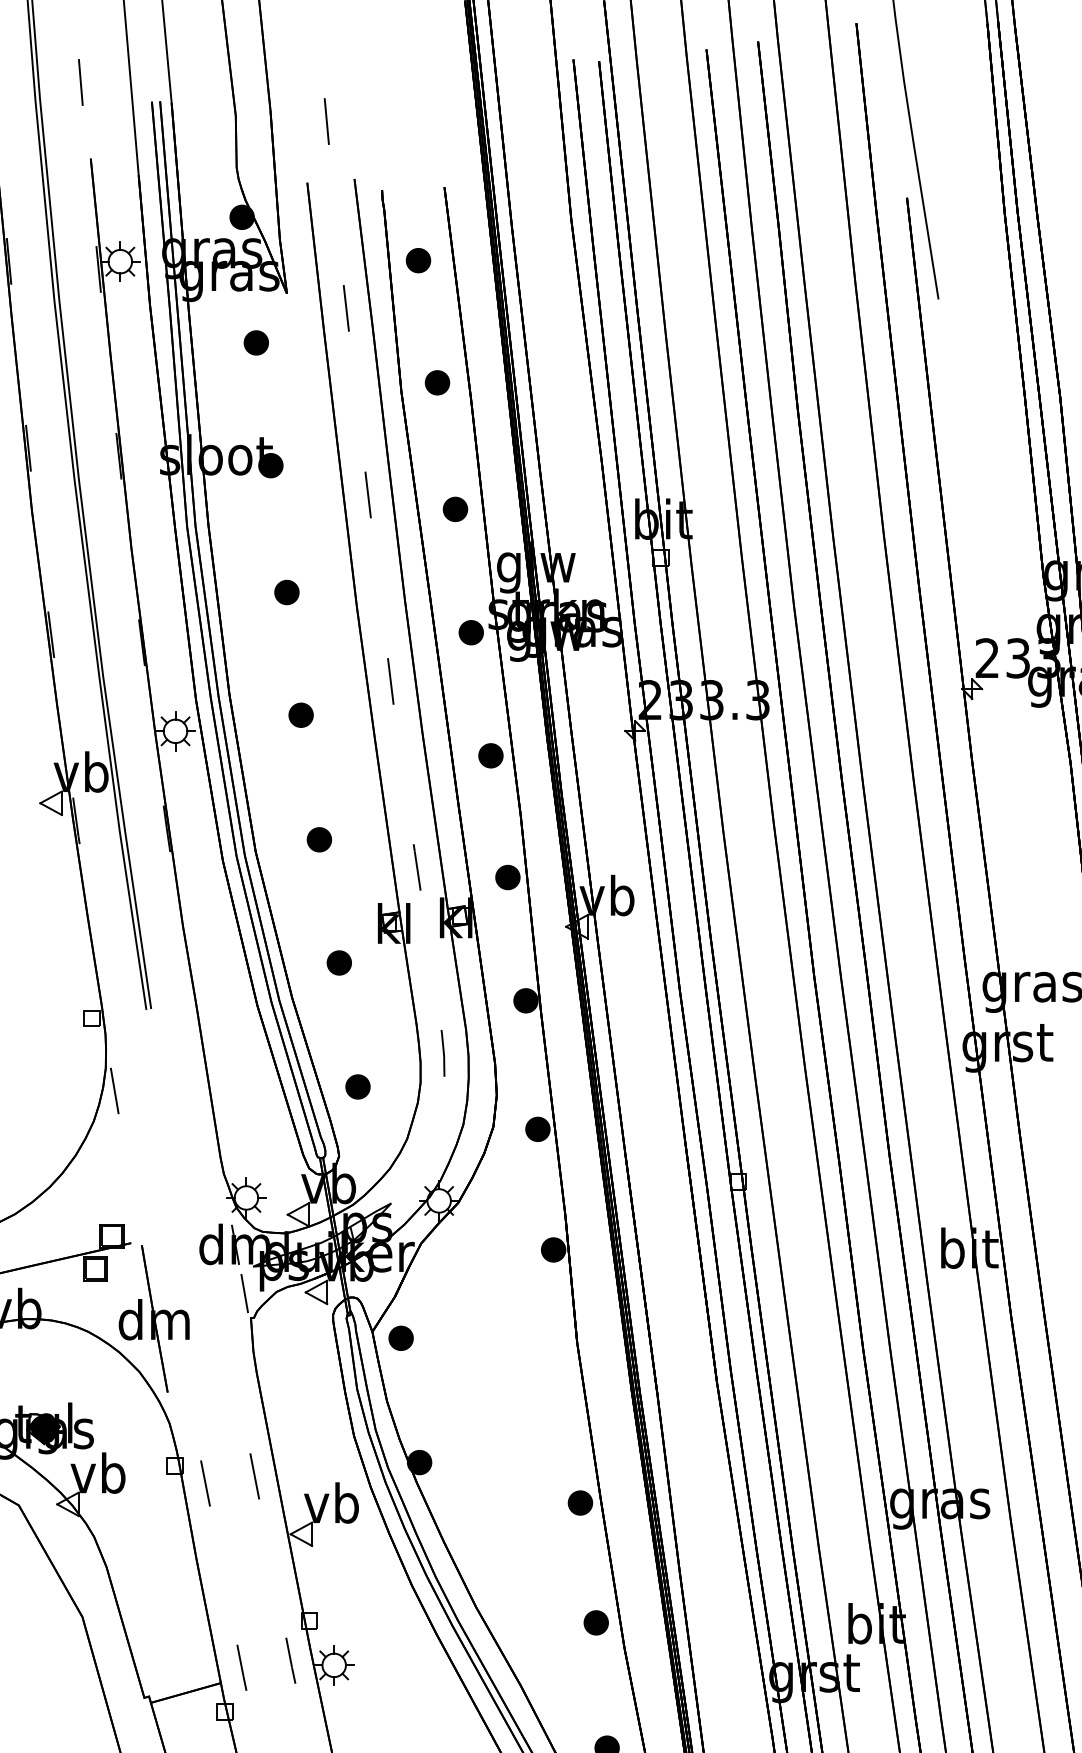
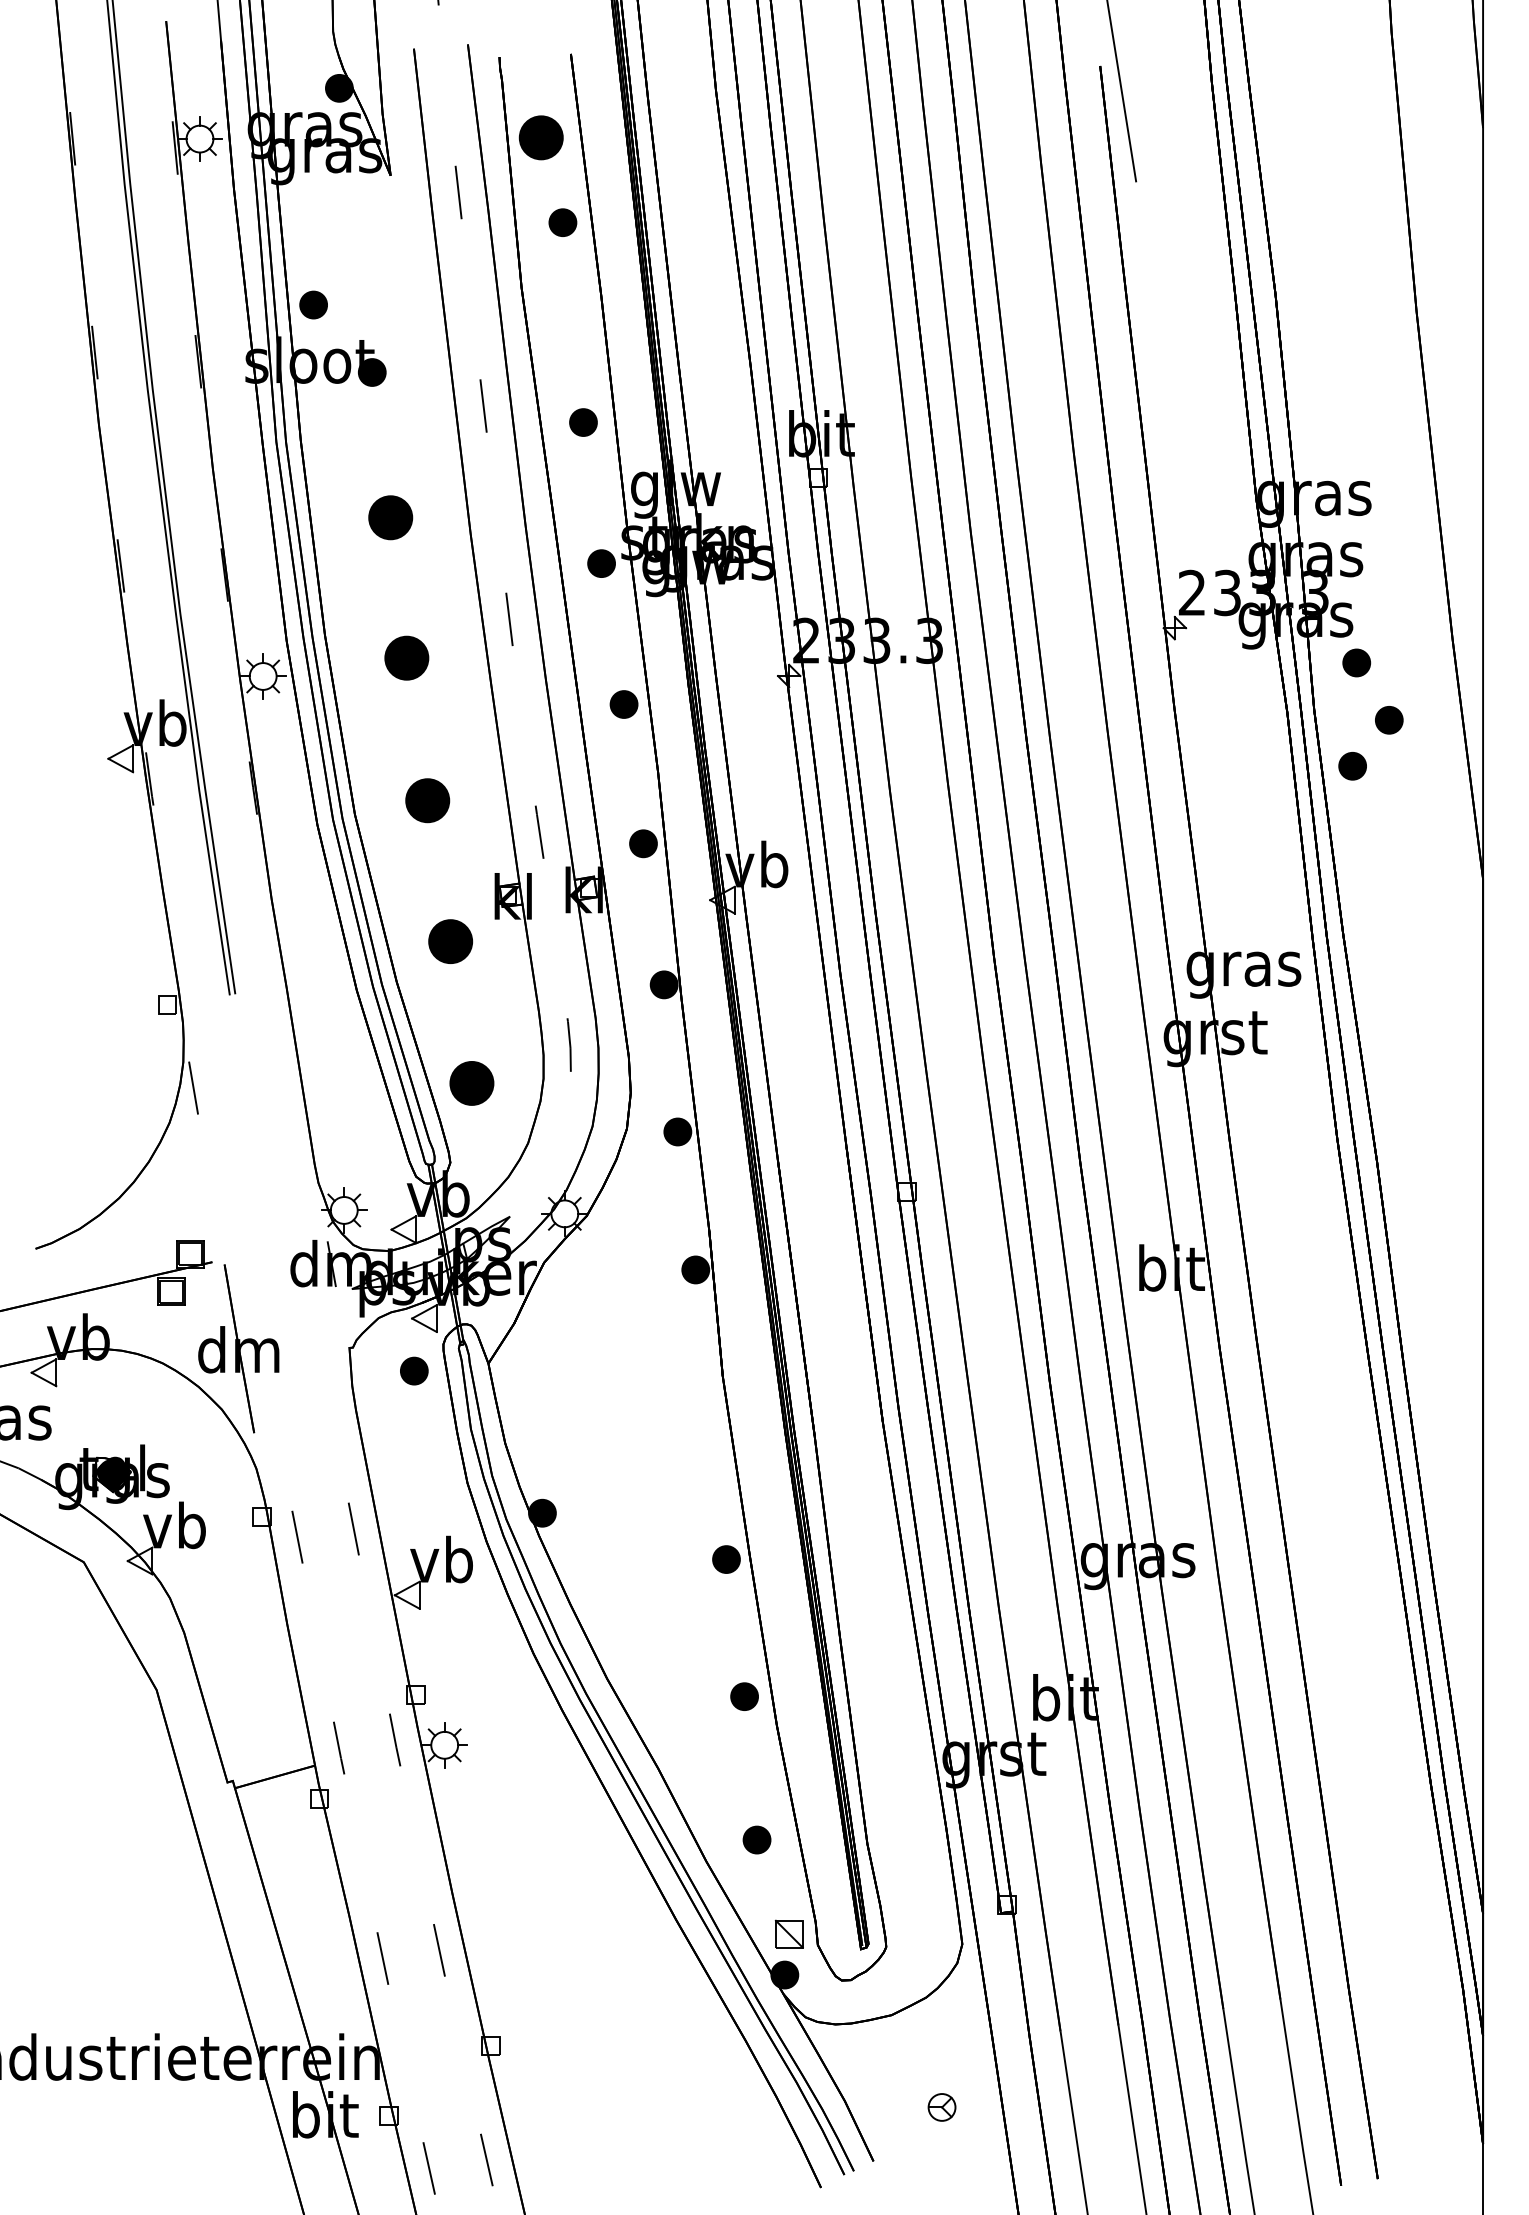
part: (417, 260) -> (540, 137), size x1.6
part: (256, 342) -> (313, 304), moved
part: (437, 382) -> (562, 222), moved
part: (286, 592) -> (390, 517), size x1.6
part: (300, 714) -> (406, 657), size x1.6
part: (319, 839) -> (427, 800), size x1.6
part: (339, 962) -> (450, 941), size x1.6
part: (357, 1087) -> (471, 1083), size x1.6
line: (244, 1293) -> (342, 1319), removed
part: (401, 1337) -> (414, 1370), moved

